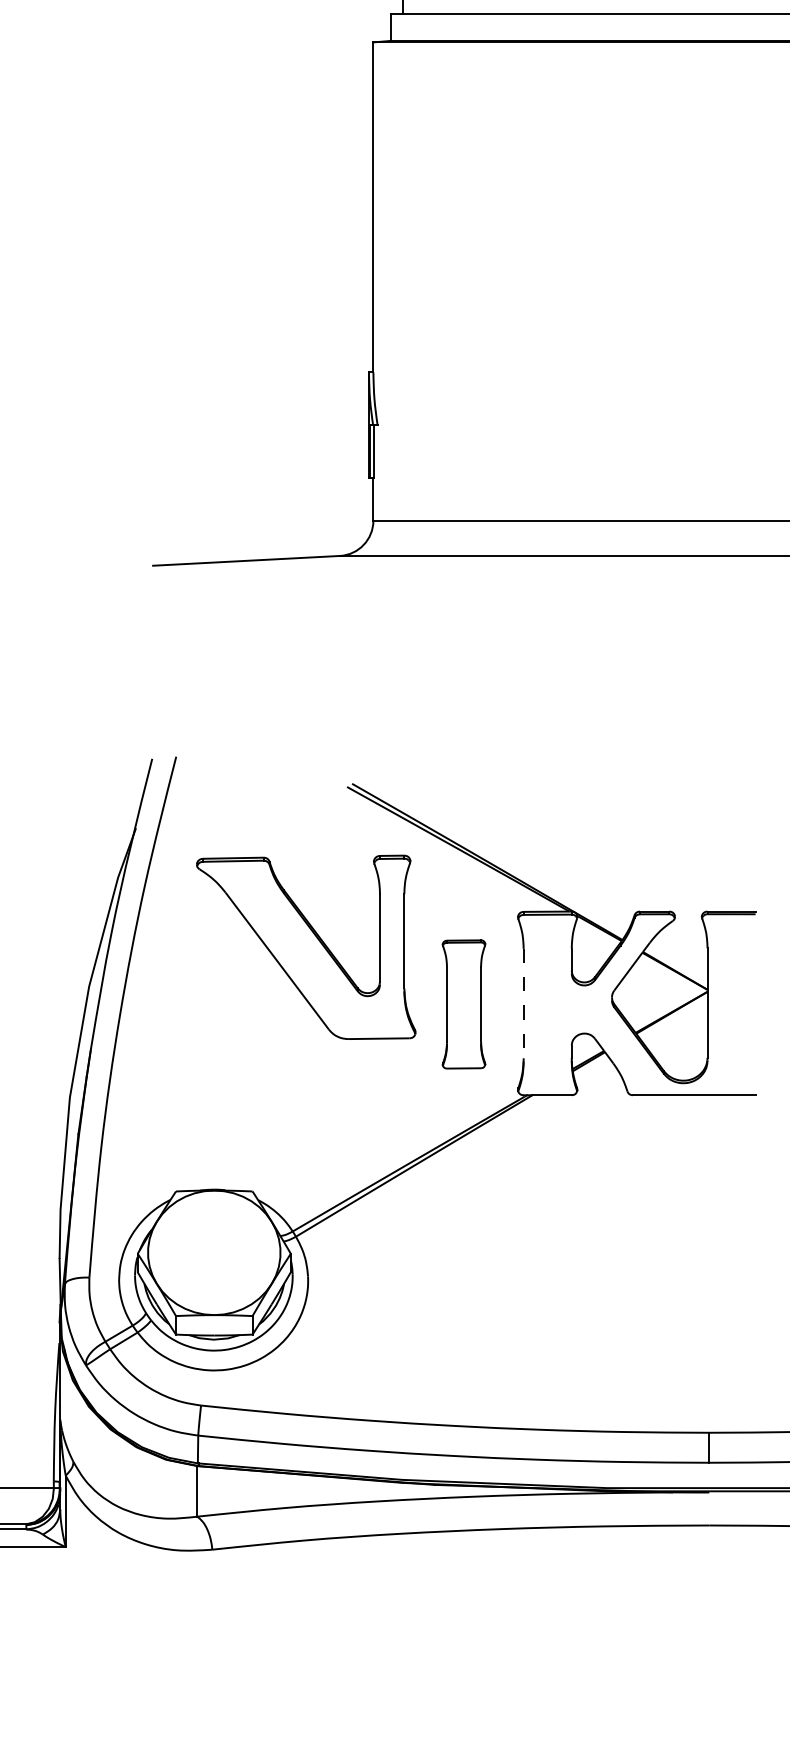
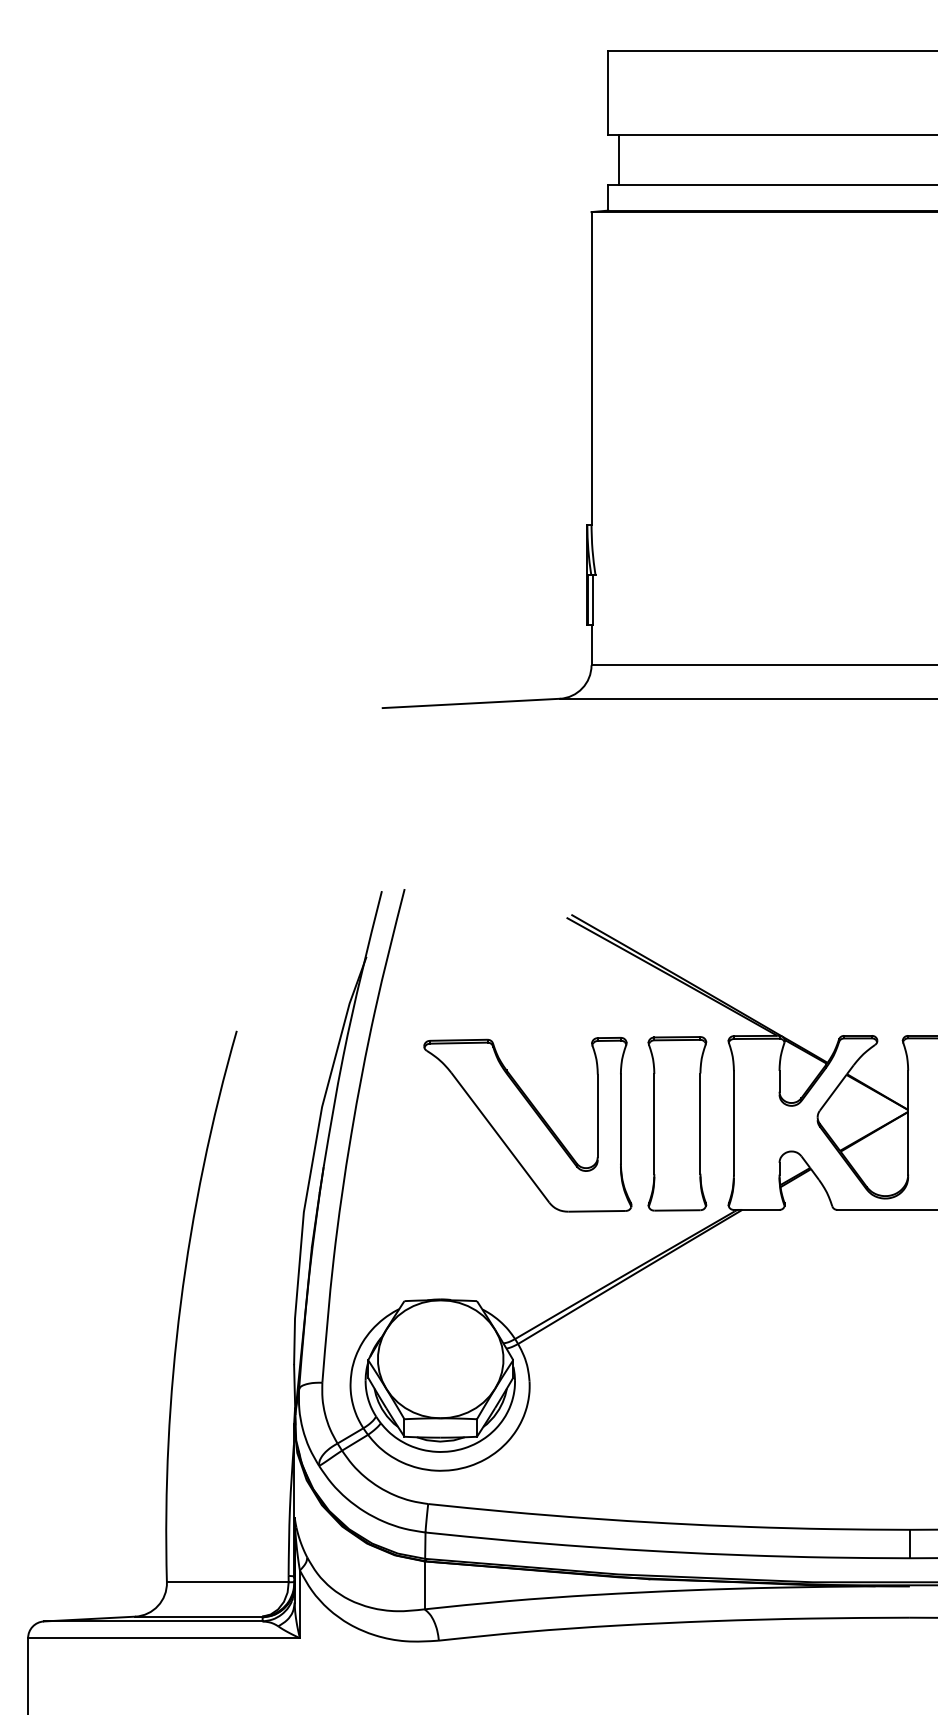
part: (305, 947) -> (527, 1124), moved
part: (464, 1004) -> (677, 1123), size x1.43
line: (523, 1004) -> (733, 1123), dashed -> solid

